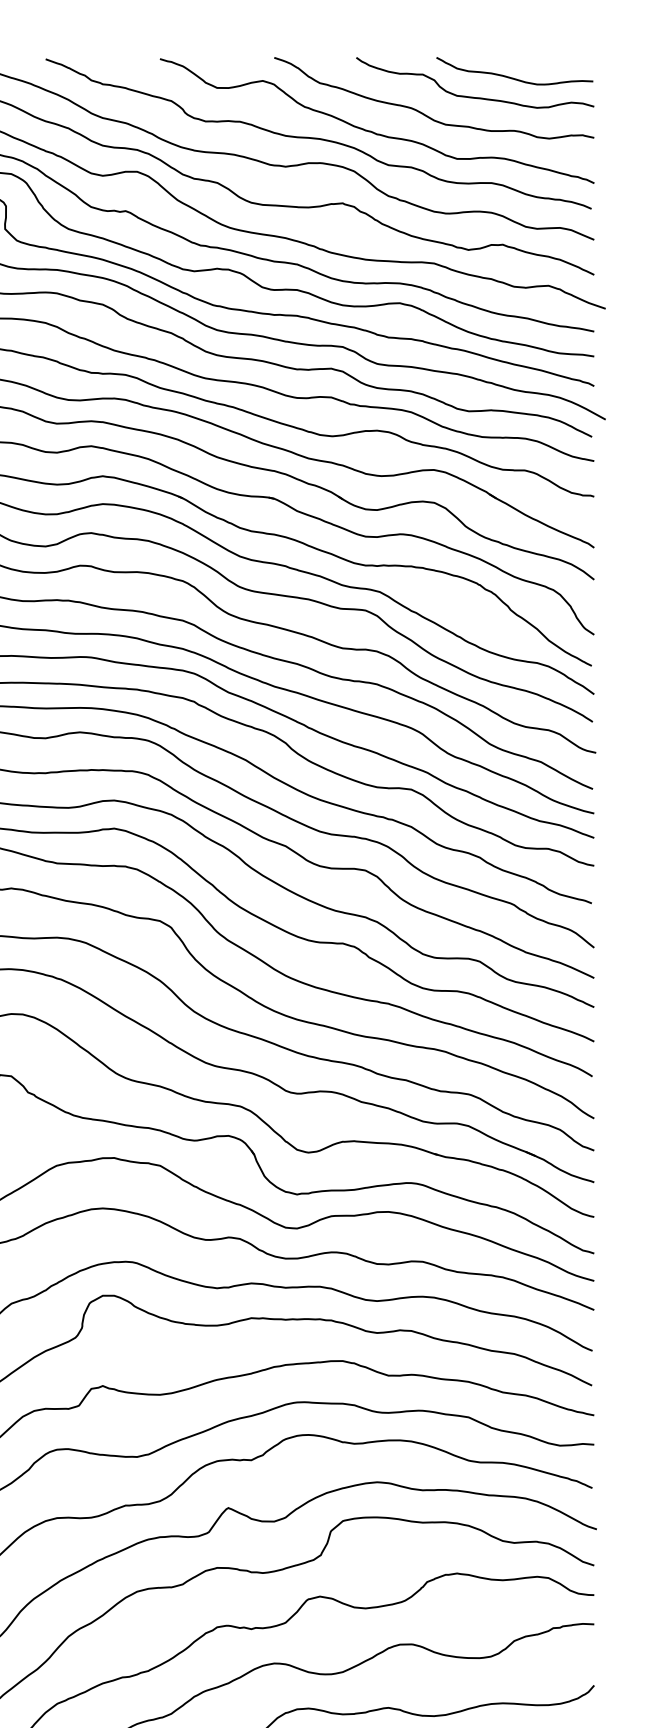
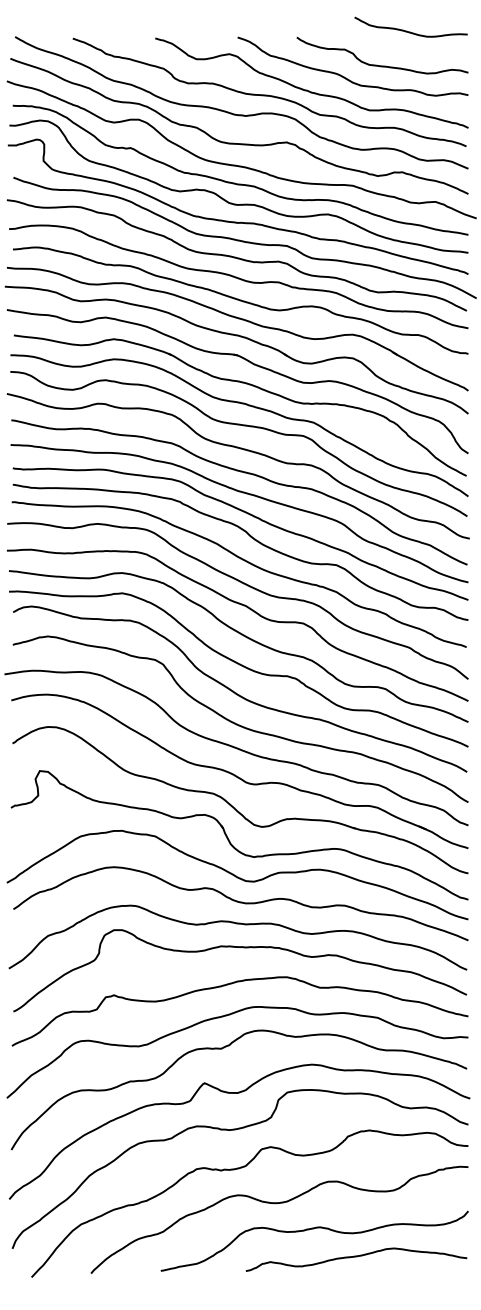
curve: (513, 77) -> (410, 31), moved

